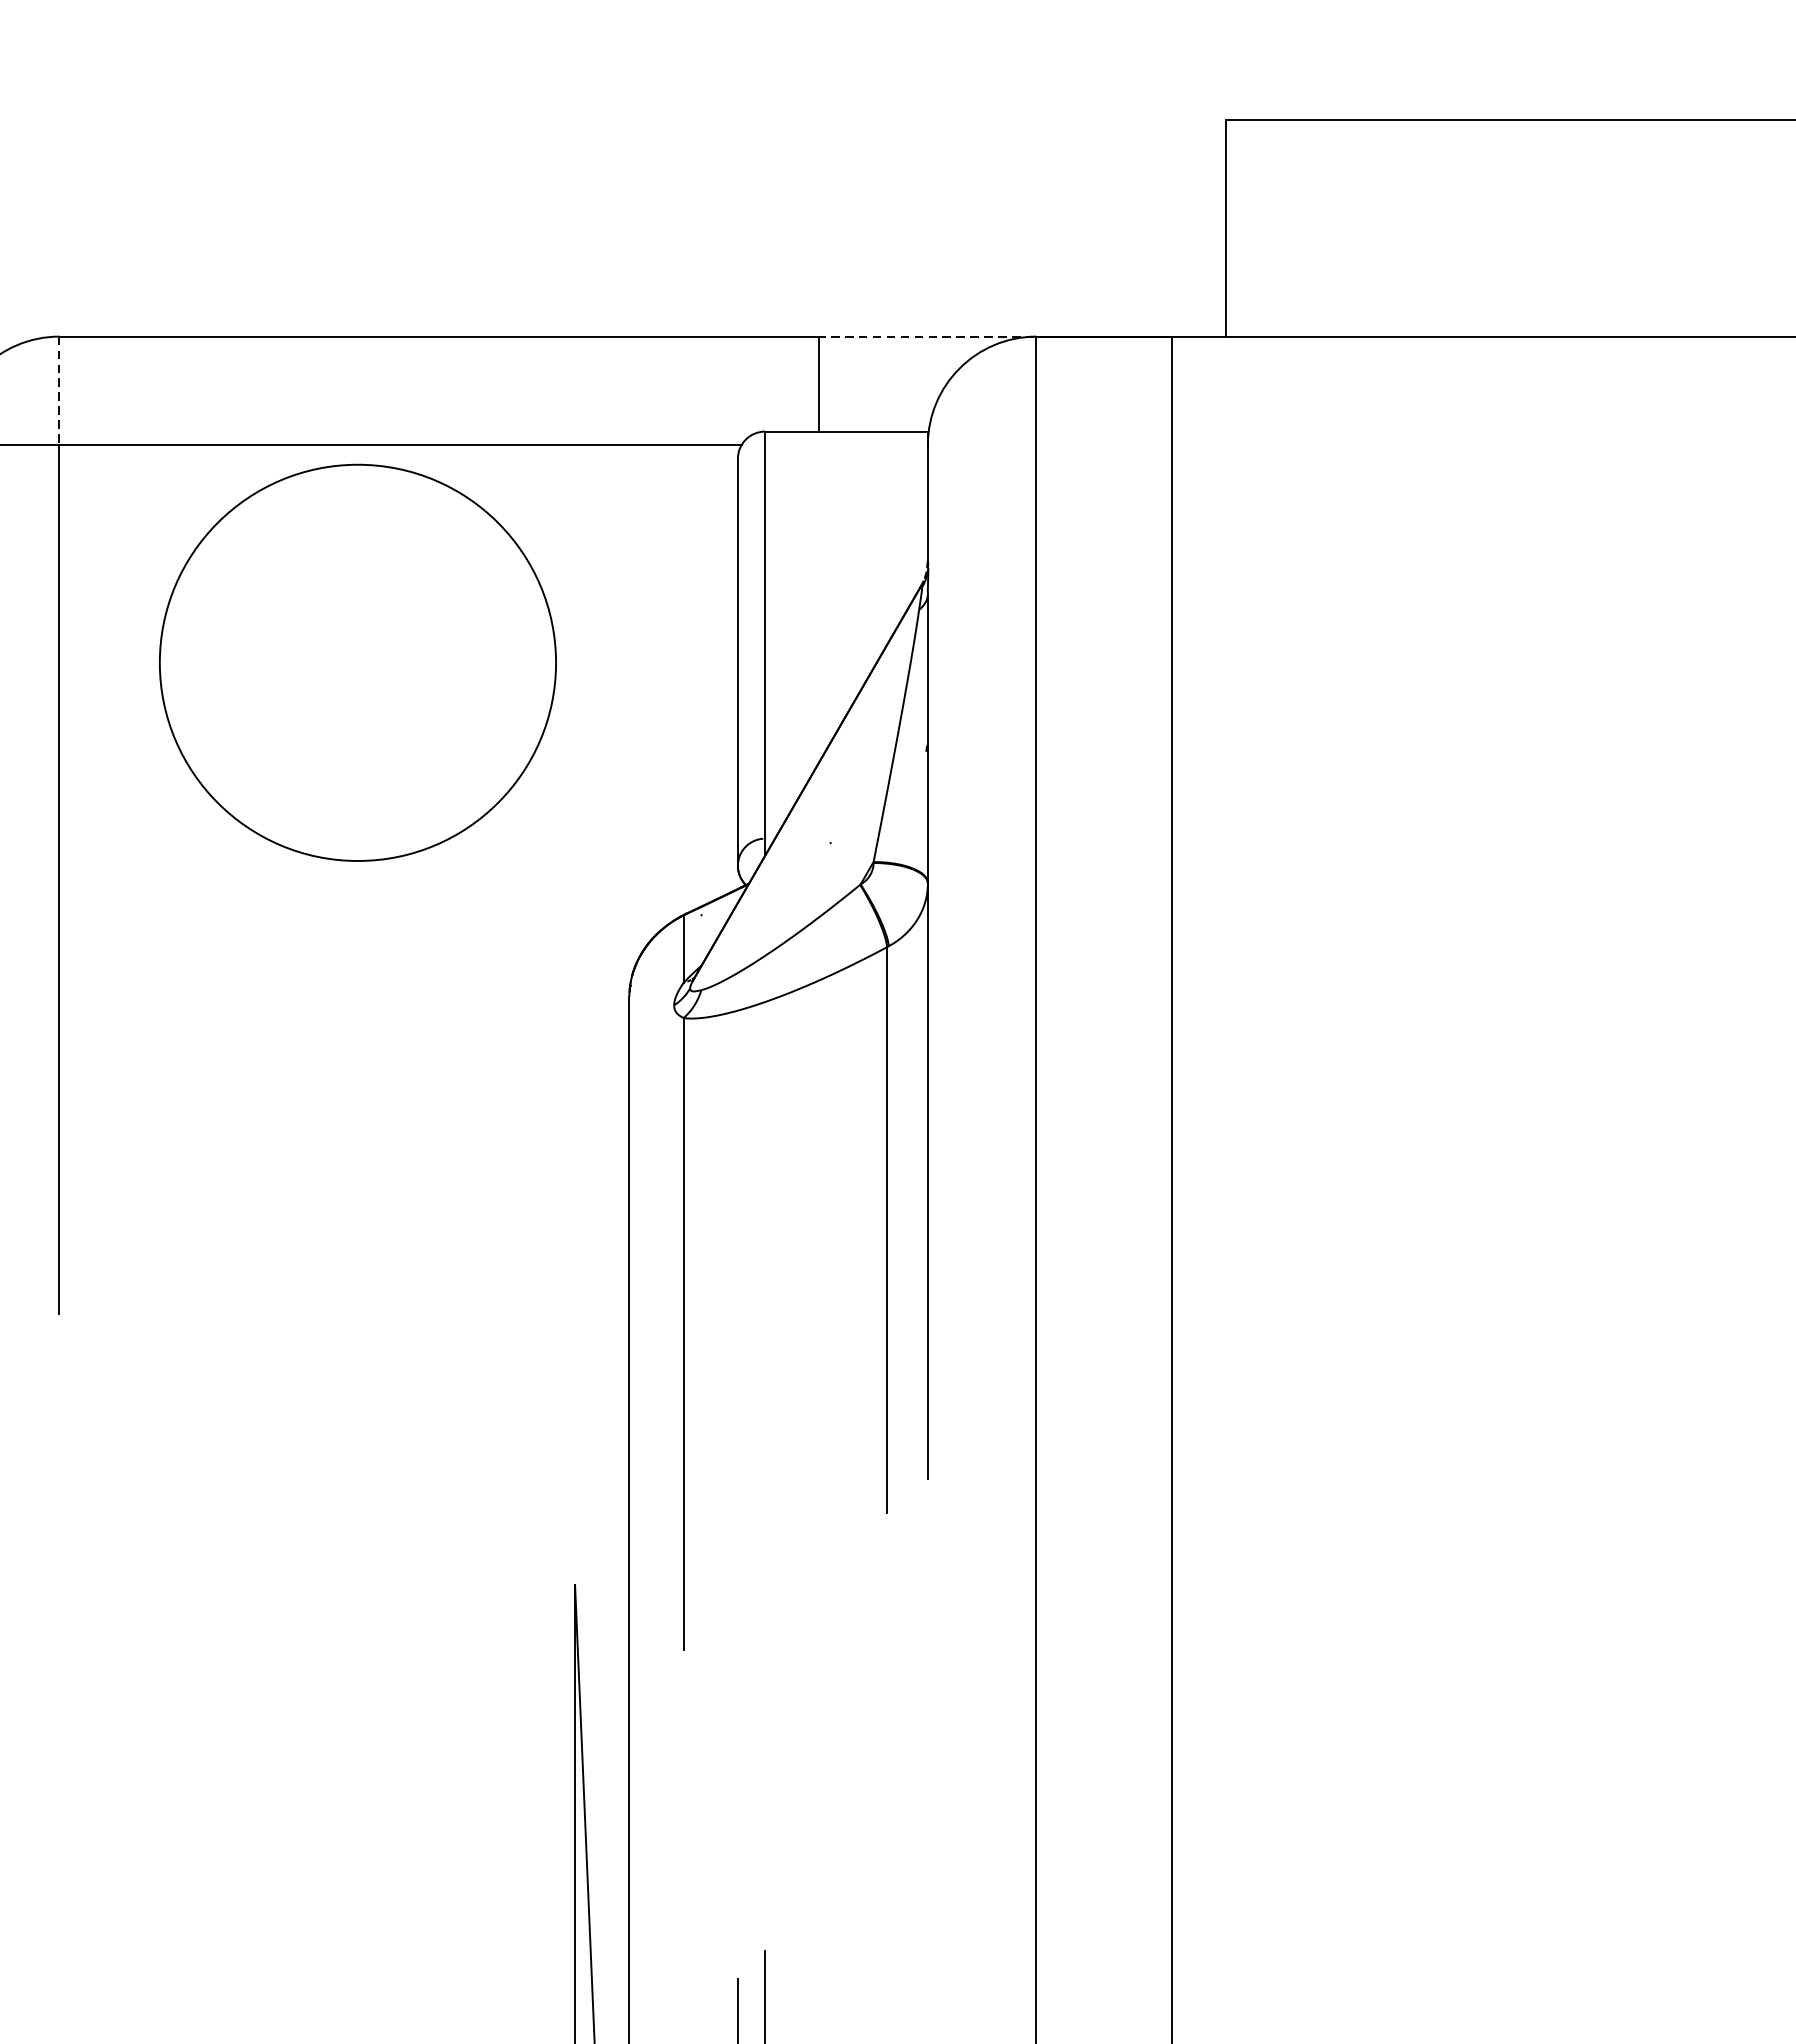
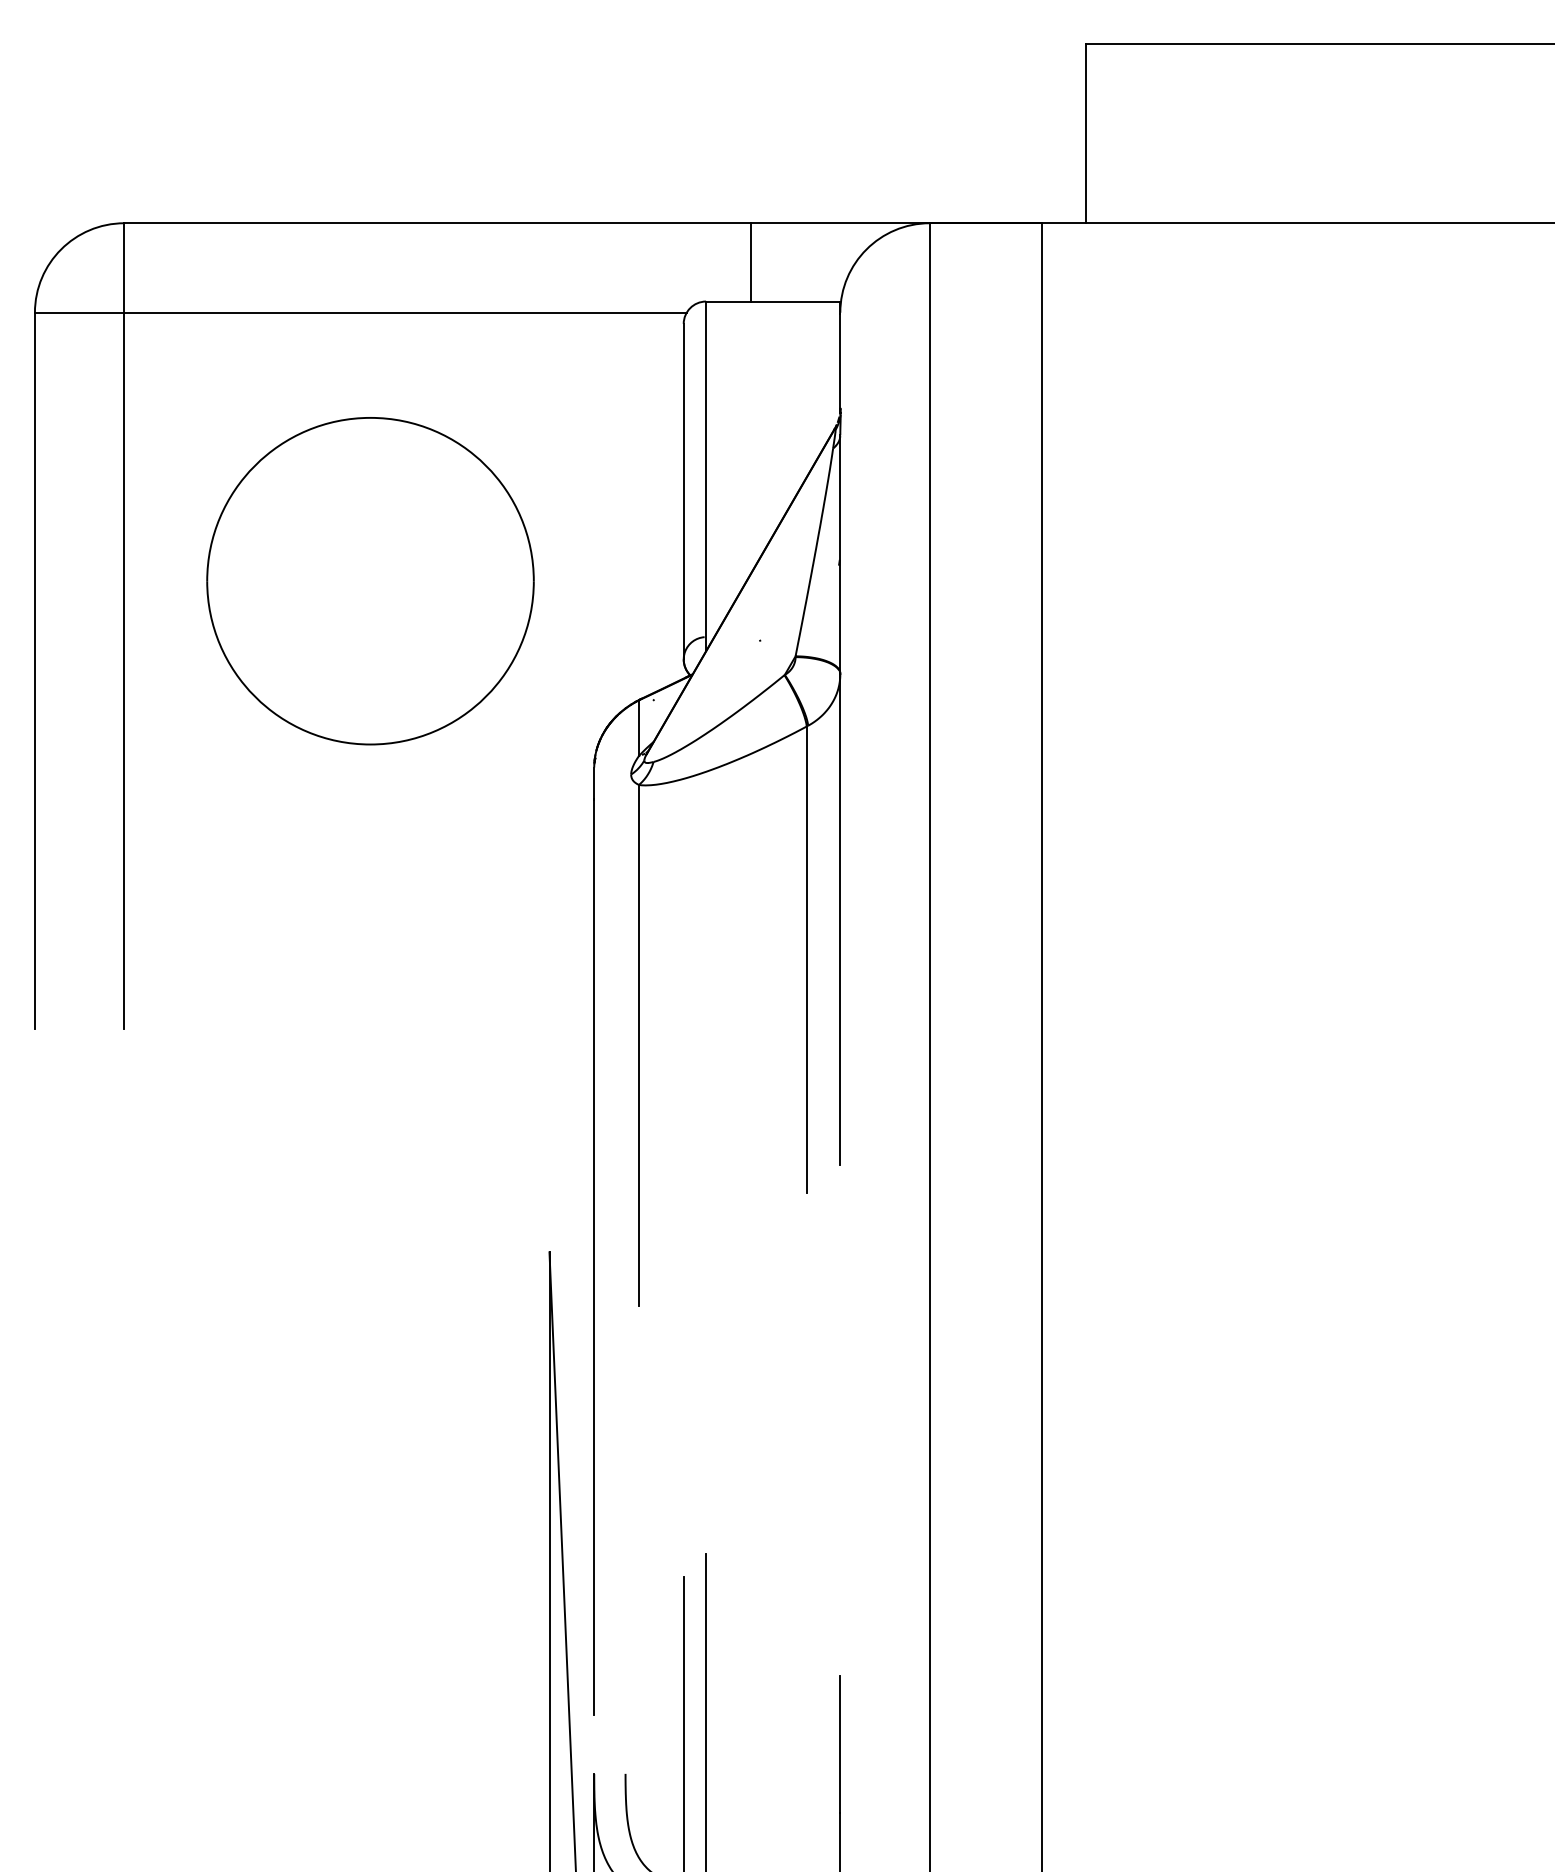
line: (926, 336) -> (839, 223), dashed -> solid
line: (59, 391) -> (124, 268), dashed -> solid
part: (357, 663) -> (370, 581), moved

